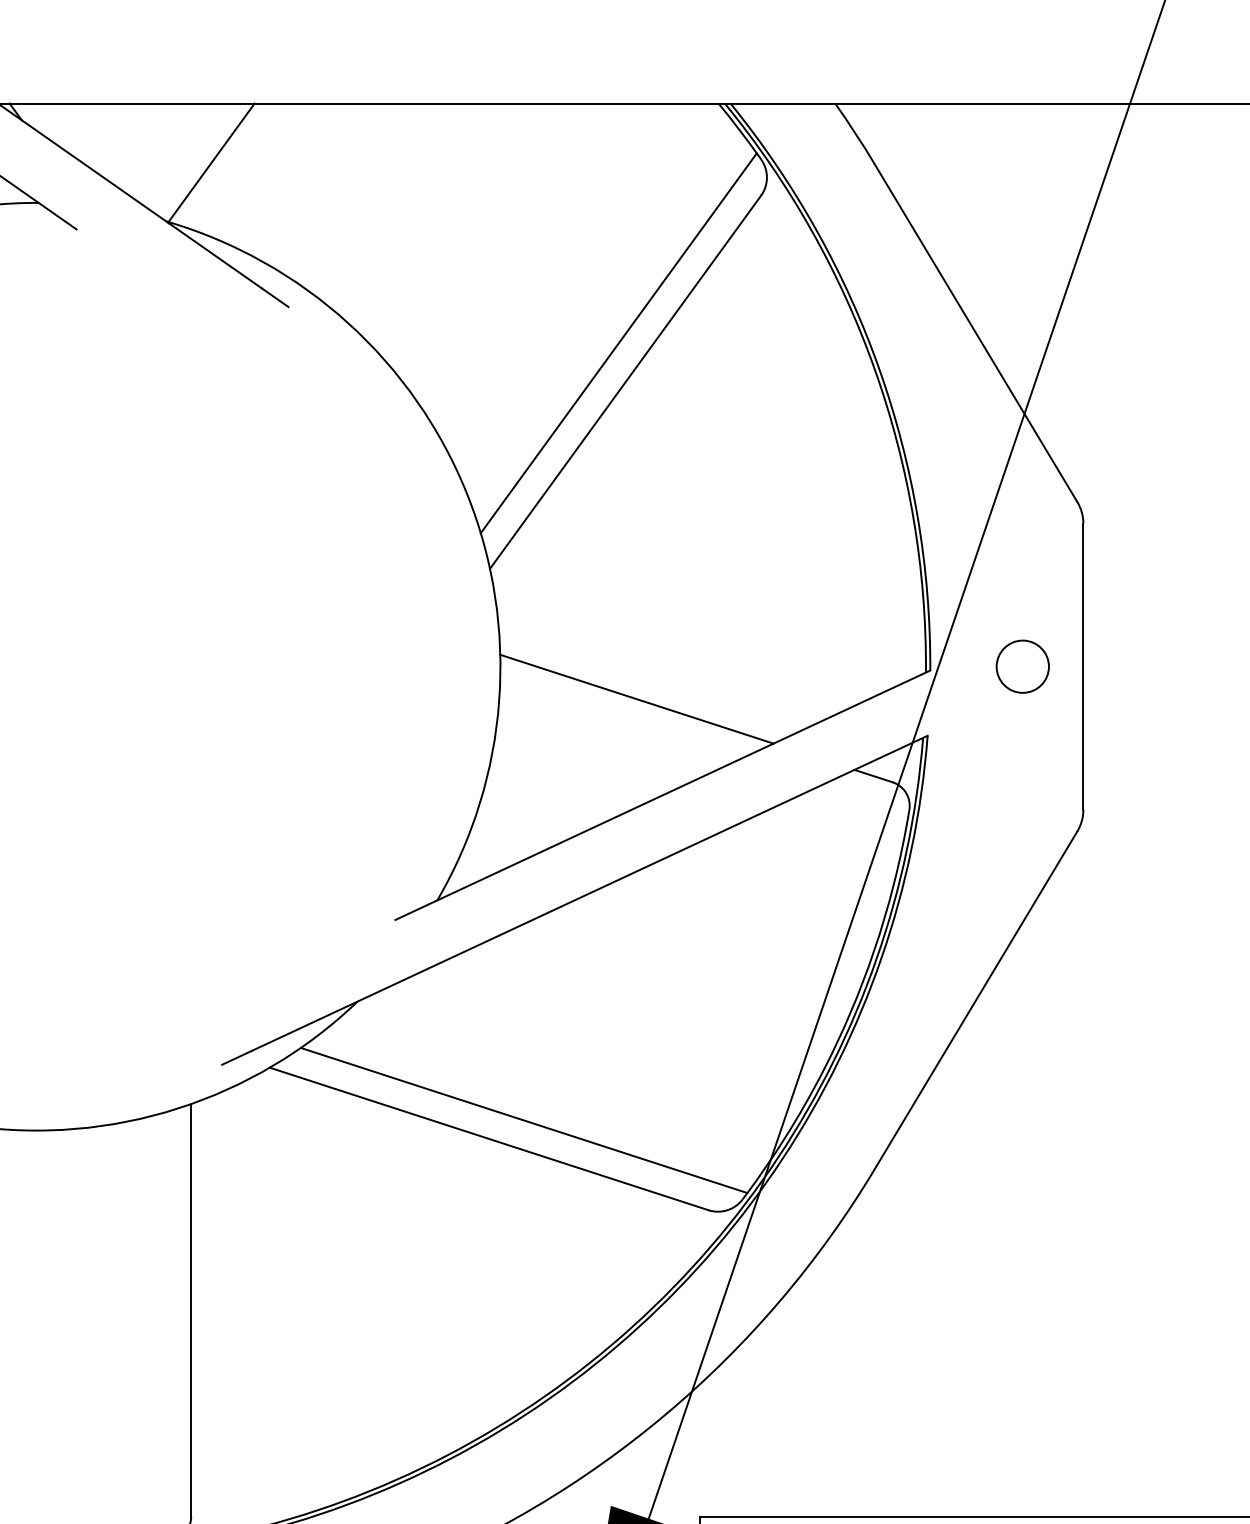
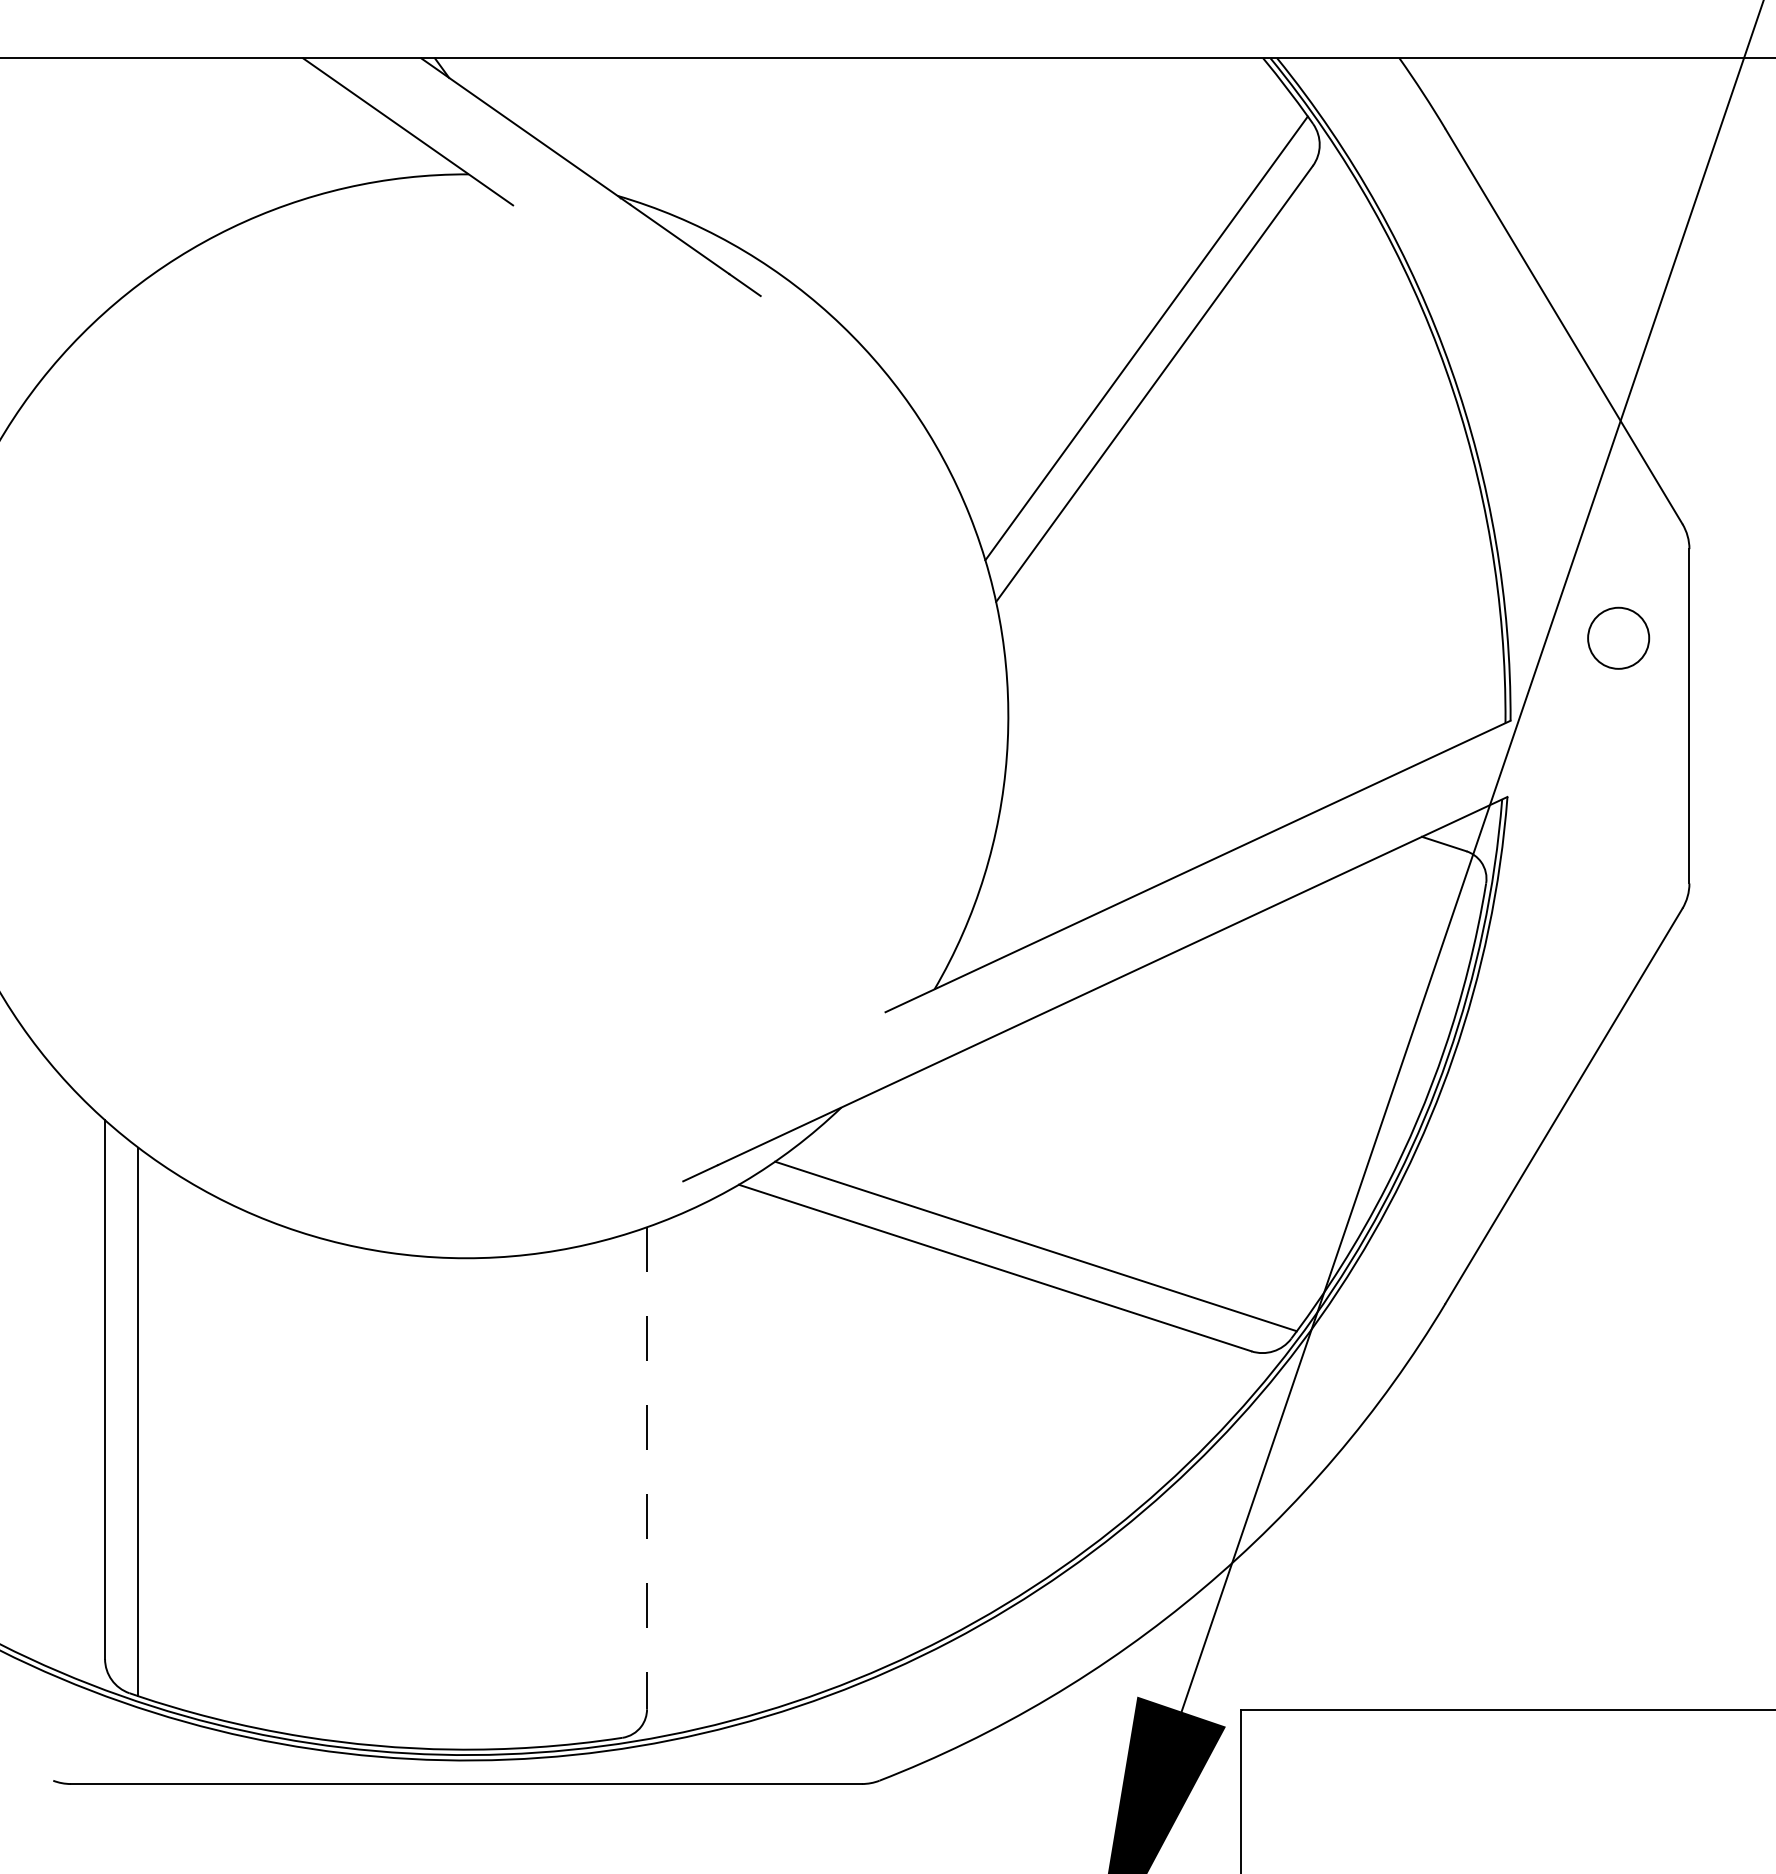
line: (211, 162) -> (670, 127), removed
circle: (1022, 666) -> (1618, 637), moved
line: (636, 699) -> (1167, 754), removed
line: (191, 1310) -> (647, 1468), solid -> dashed

